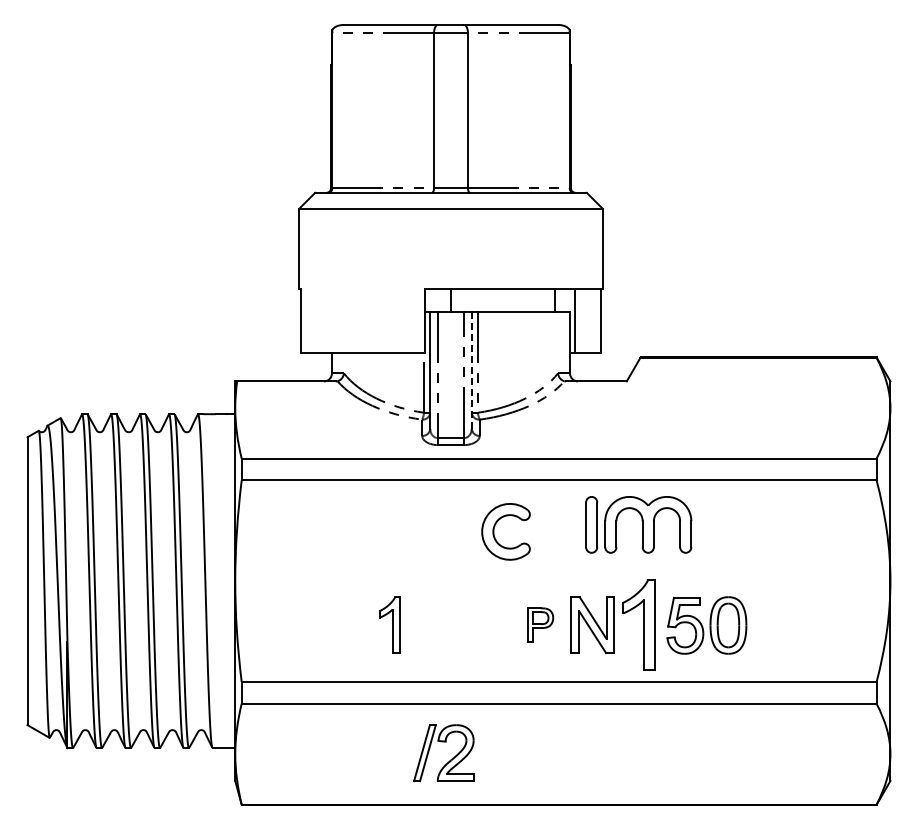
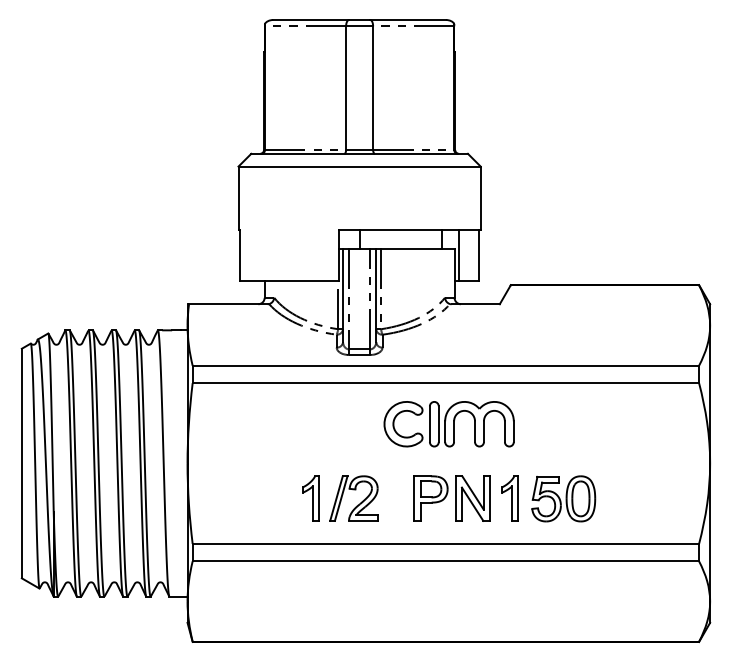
line: (471, 370) -> (375, 295), dashed -> solid
part: (638, 524) -> (471, 423), moved
part: (540, 624) -> (431, 498), size x1.67
part: (639, 624) -> (509, 498), size x0.62
part: (450, 759) -> (359, 503), moved

